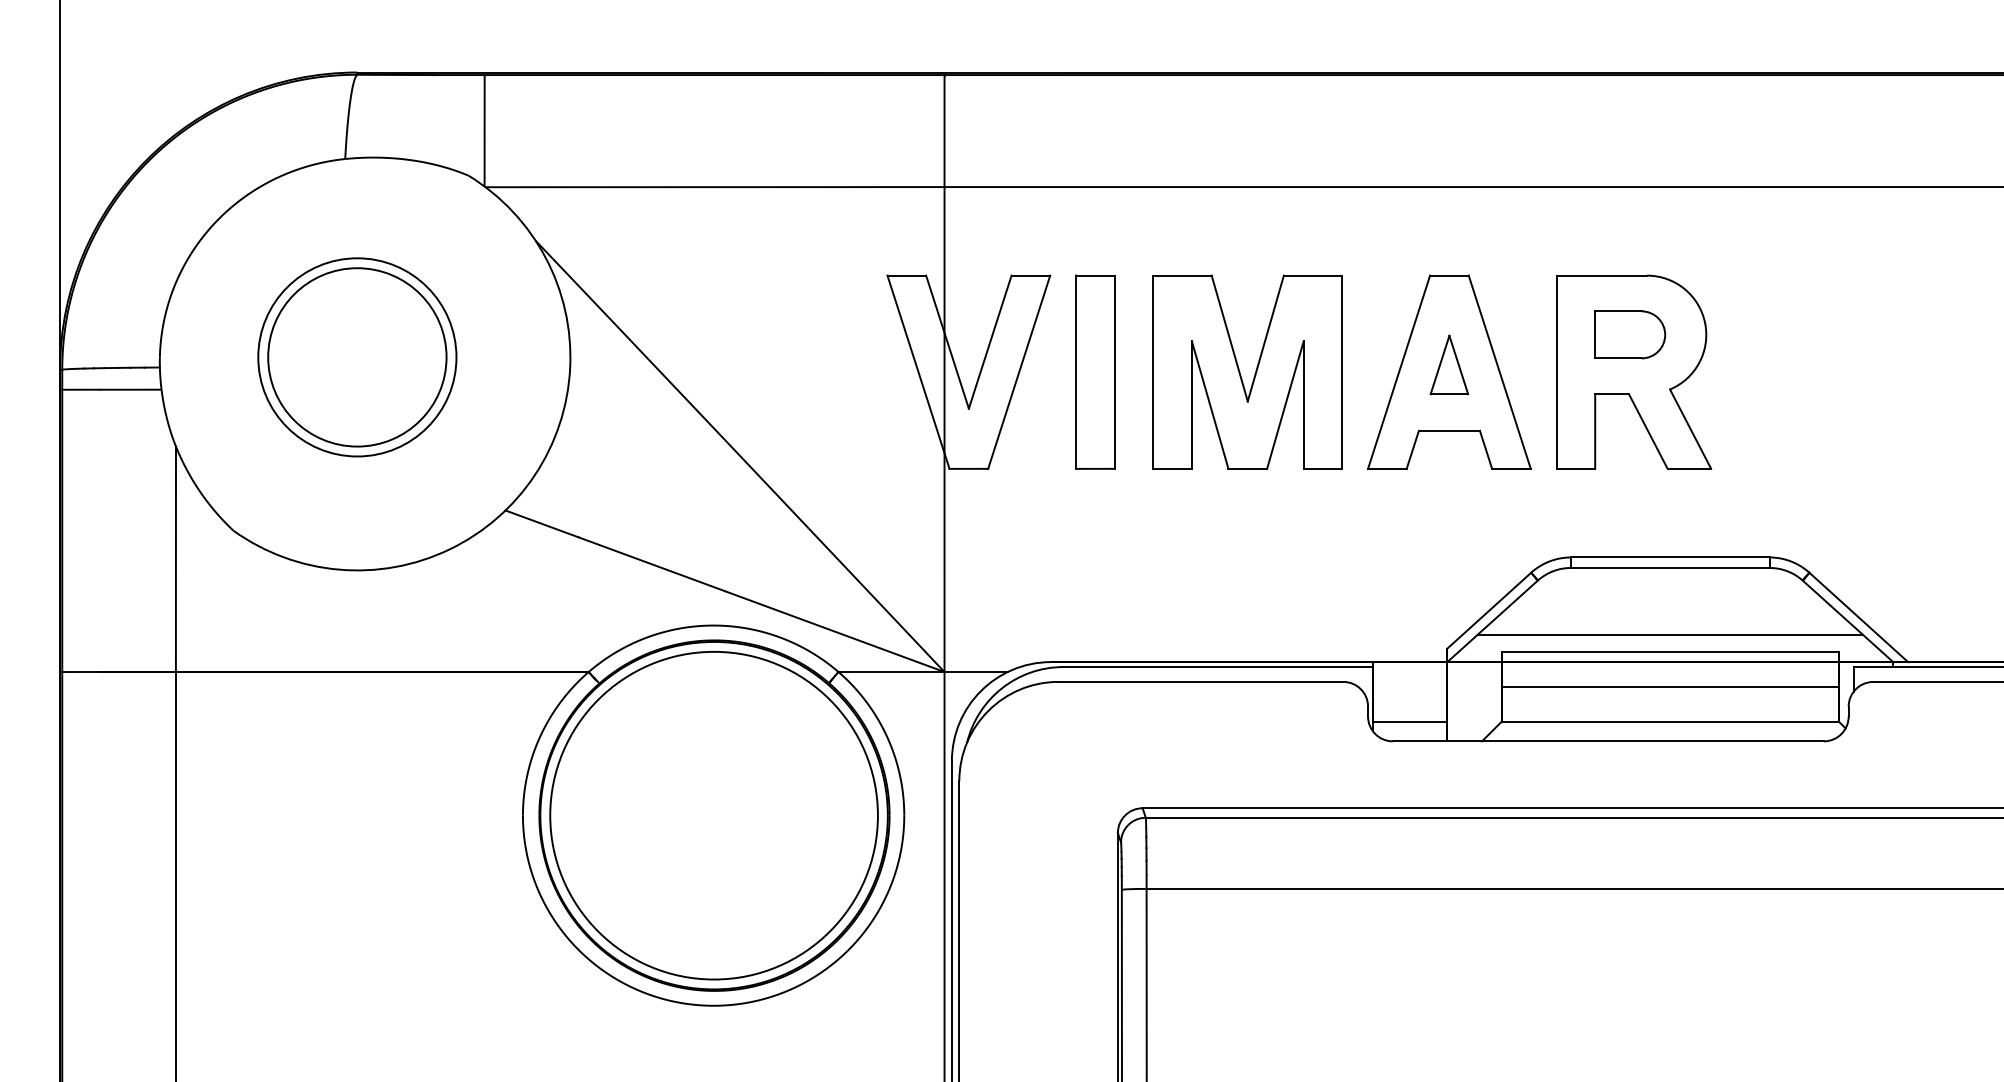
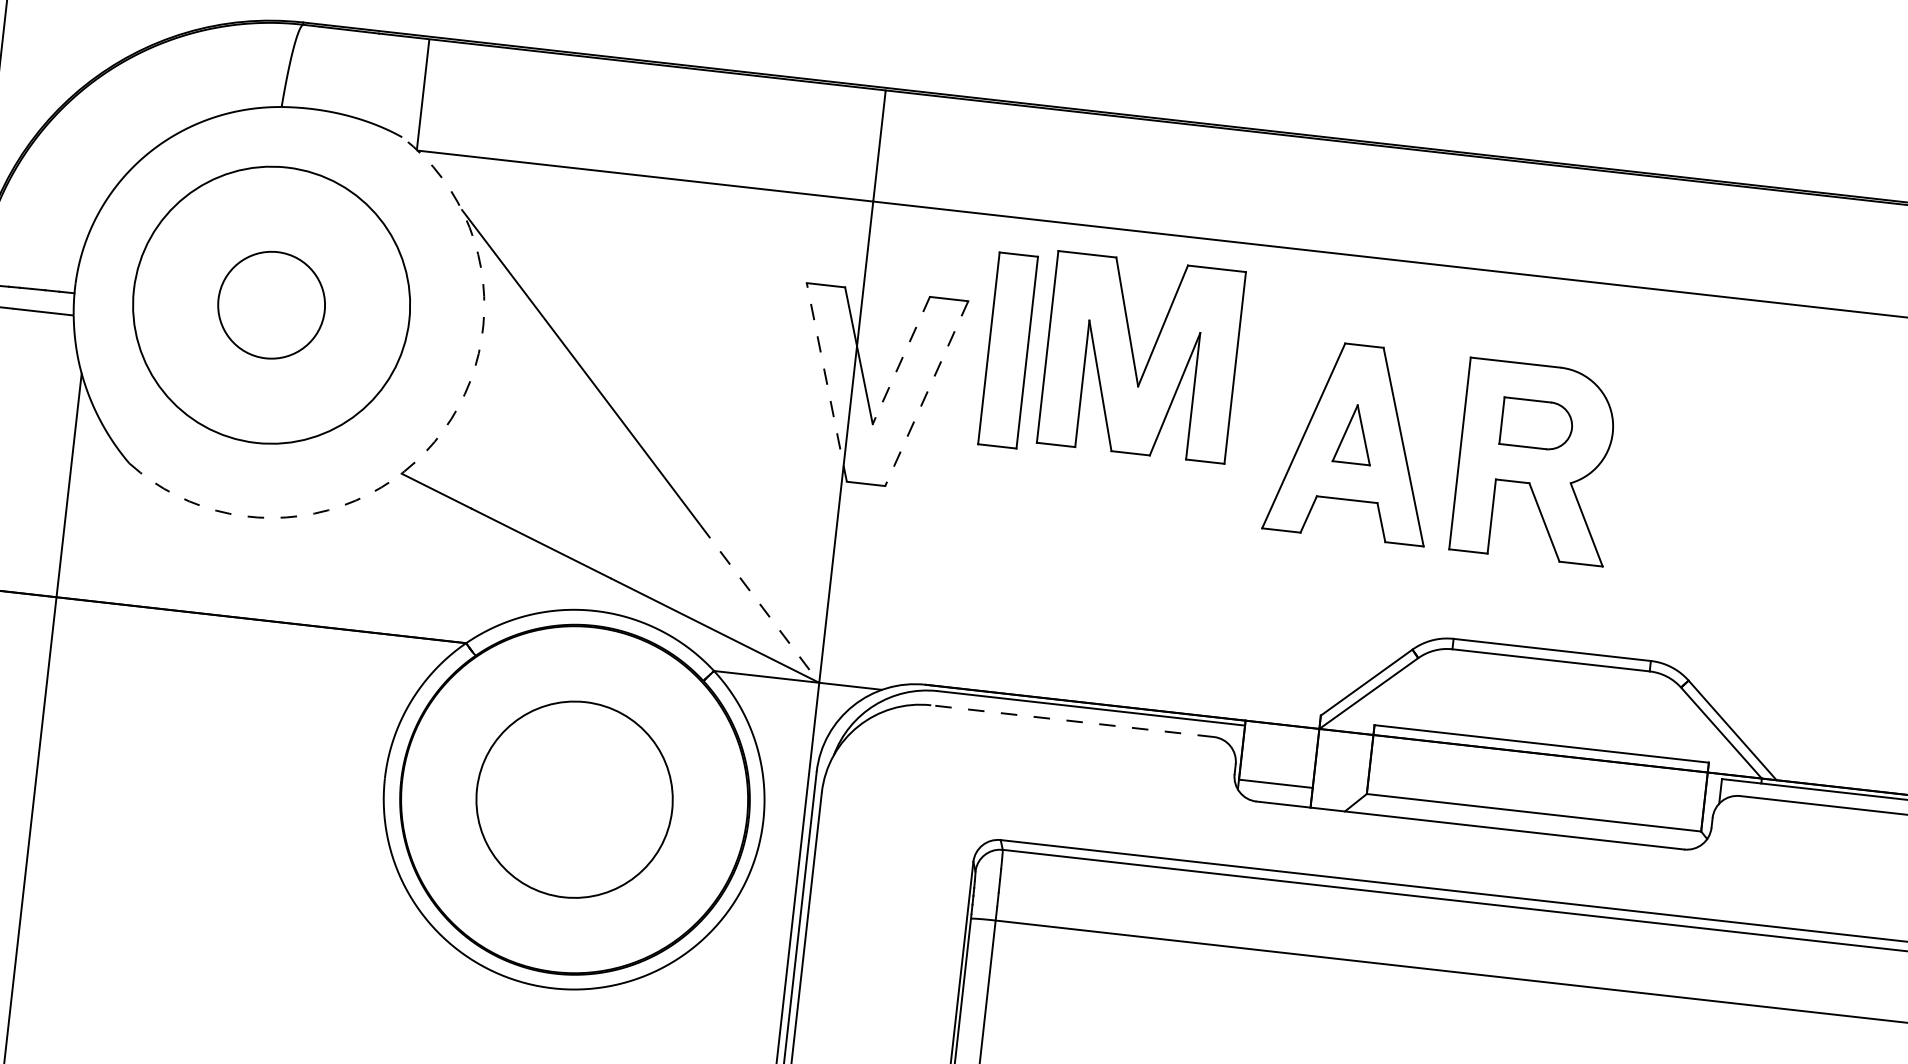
line: (990, 342) -> (901, 360), solid -> dashed
circle: (357, 357) -> (271, 305), size x0.6
circle: (357, 357) -> (271, 305), size x1.4
line: (918, 371) -> (826, 381), solid -> dashed
part: (1095, 371) -> (1008, 349), moved
part: (1240, 371) -> (1134, 355), moved
line: (1019, 372) -> (927, 393), solid -> dashed
arc: (534, 475) -> (434, 442), solid -> dashed
line: (877, 600) -> (760, 604), solid -> dashed
line: (1669, 634) -> (1542, 726), removed
line: (1200, 681) -> (1072, 720), solid -> dashed
line: (1669, 686) -> (1537, 777), removed
circle: (713, 815) -> (574, 799), size x0.6

